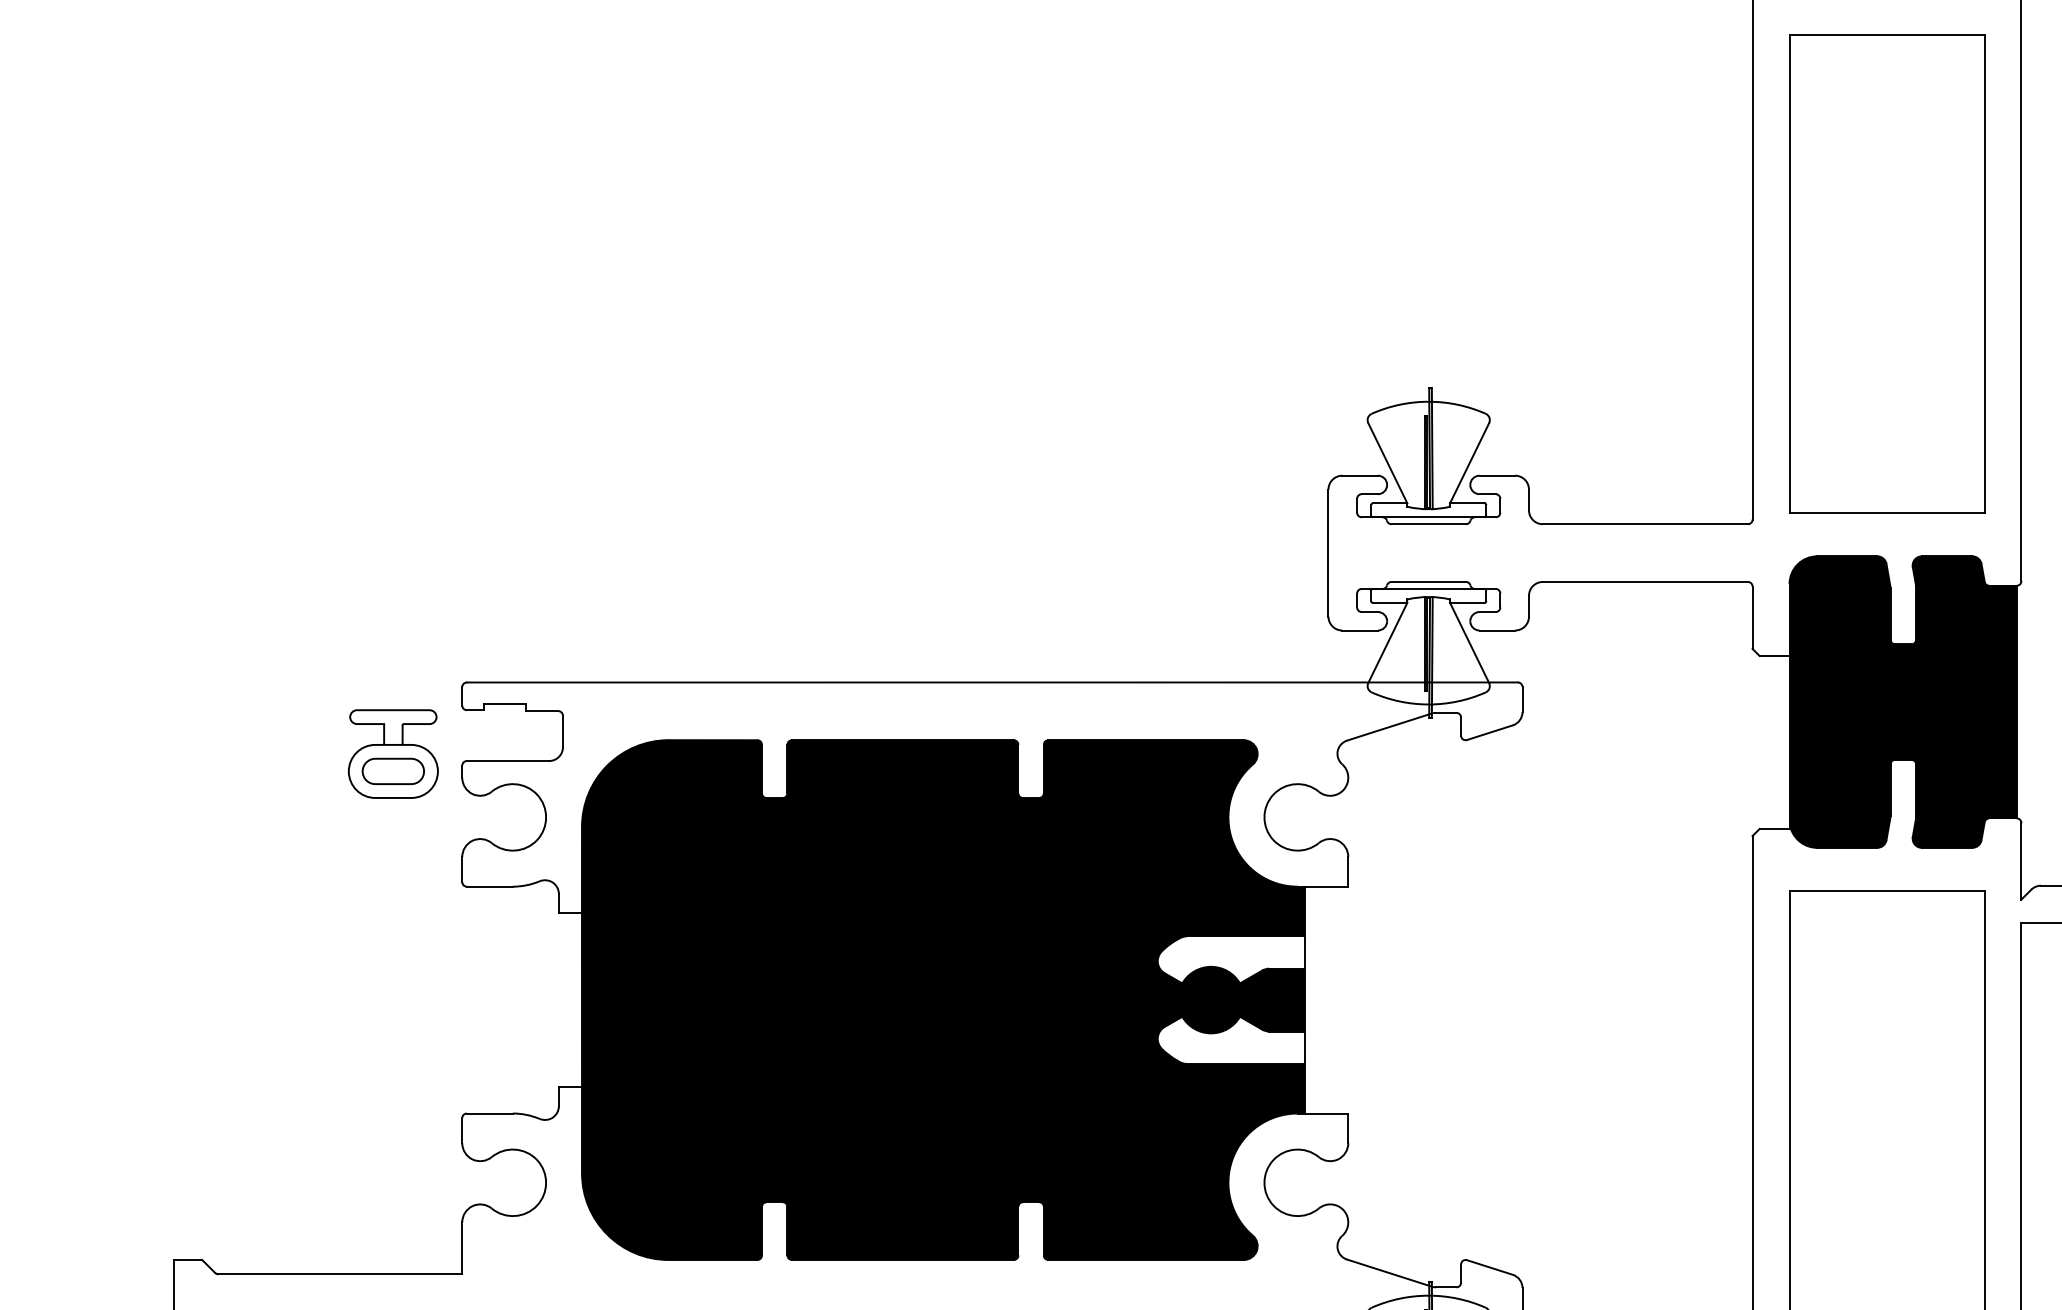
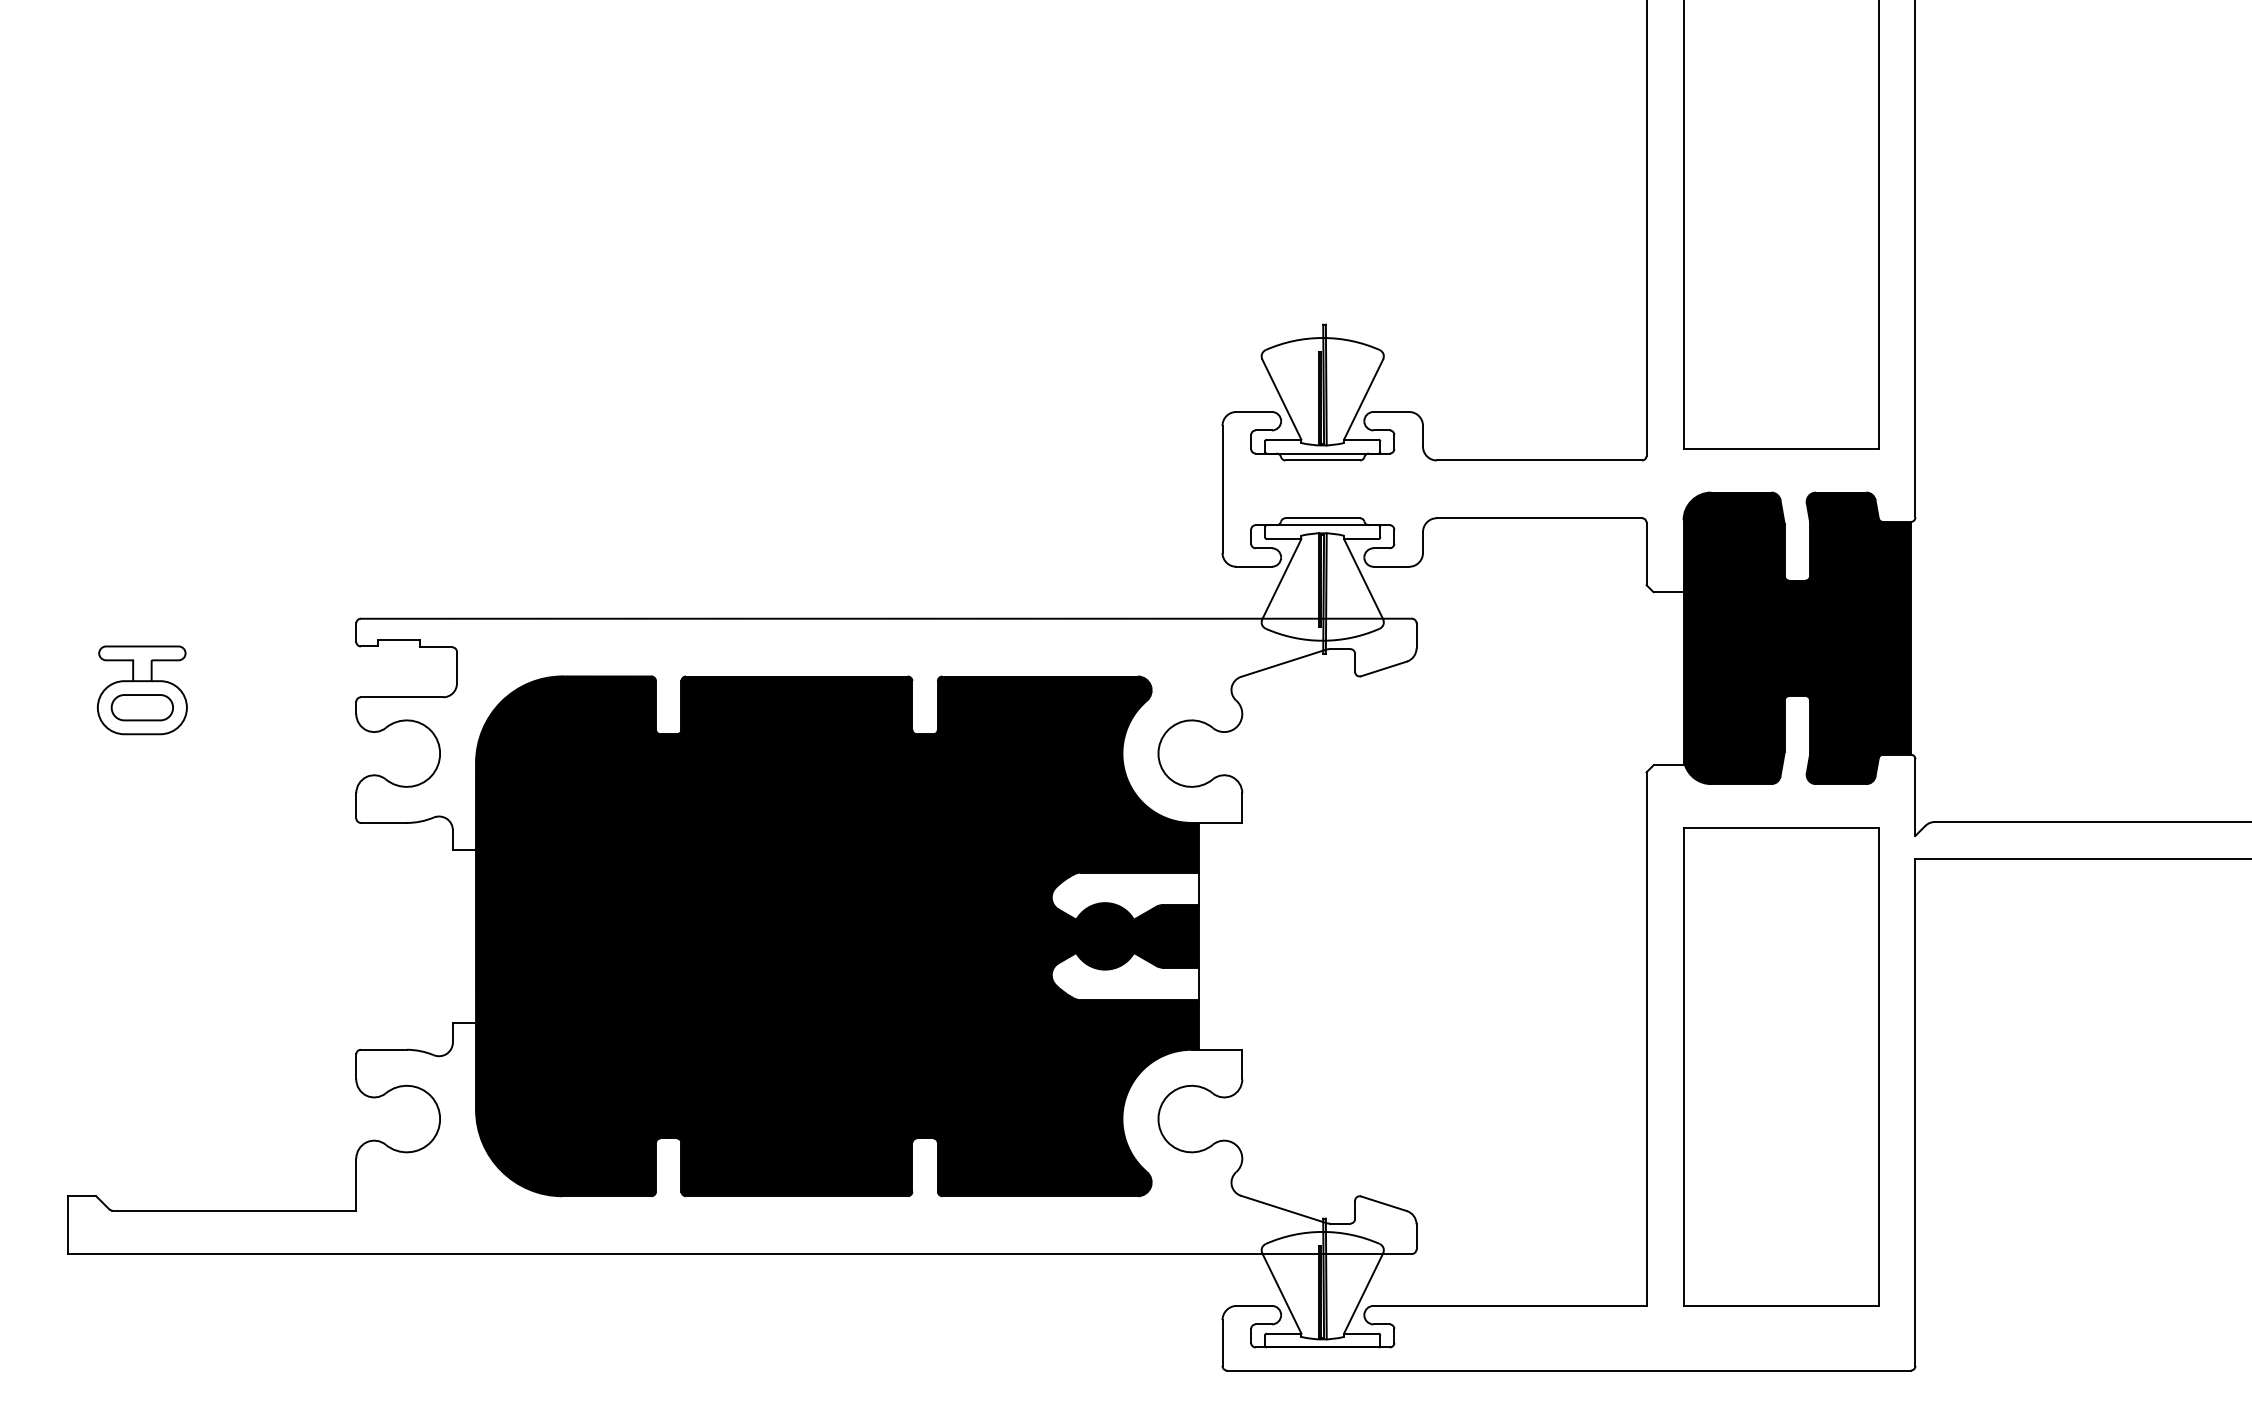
part: (393, 754) -> (142, 690), moved

